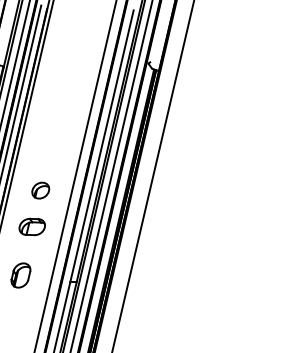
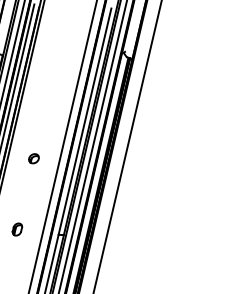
part: (40, 190) -> (33, 158), size x0.7
part: (31, 226) -> (26, 188), removed
part: (20, 275) -> (17, 229), size x0.6

